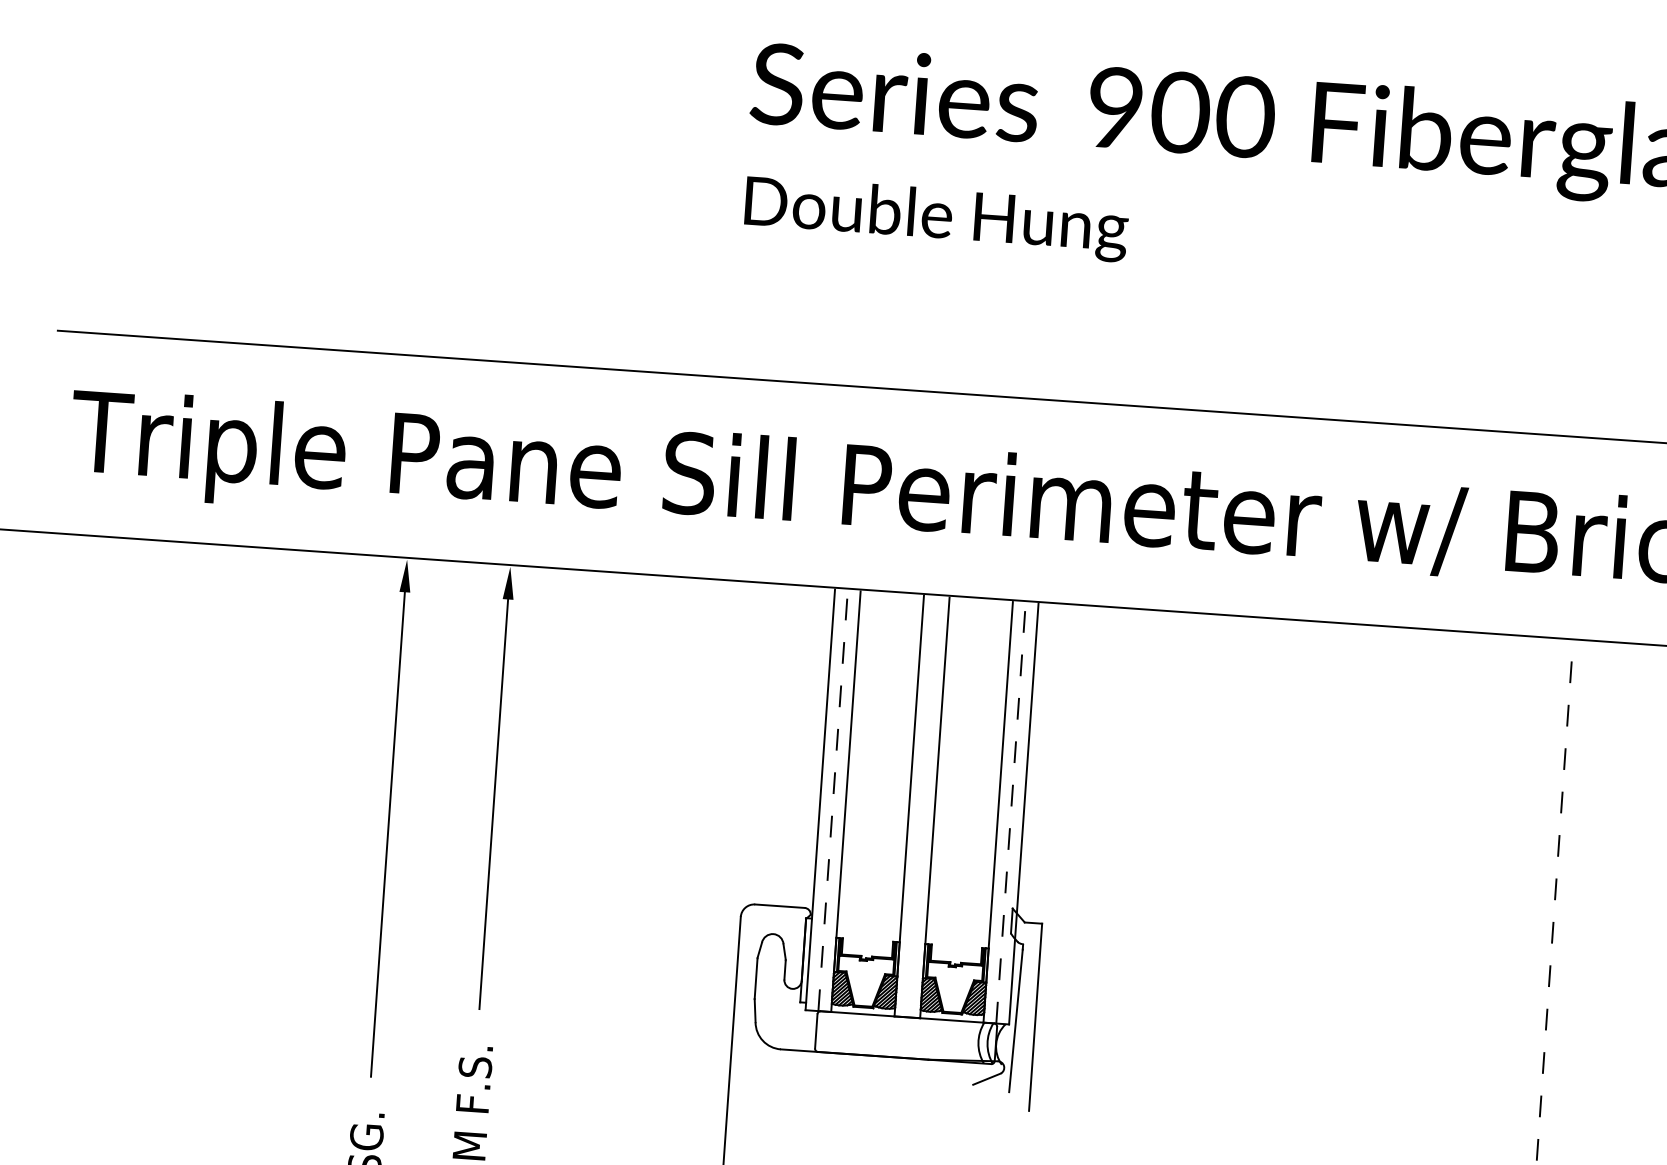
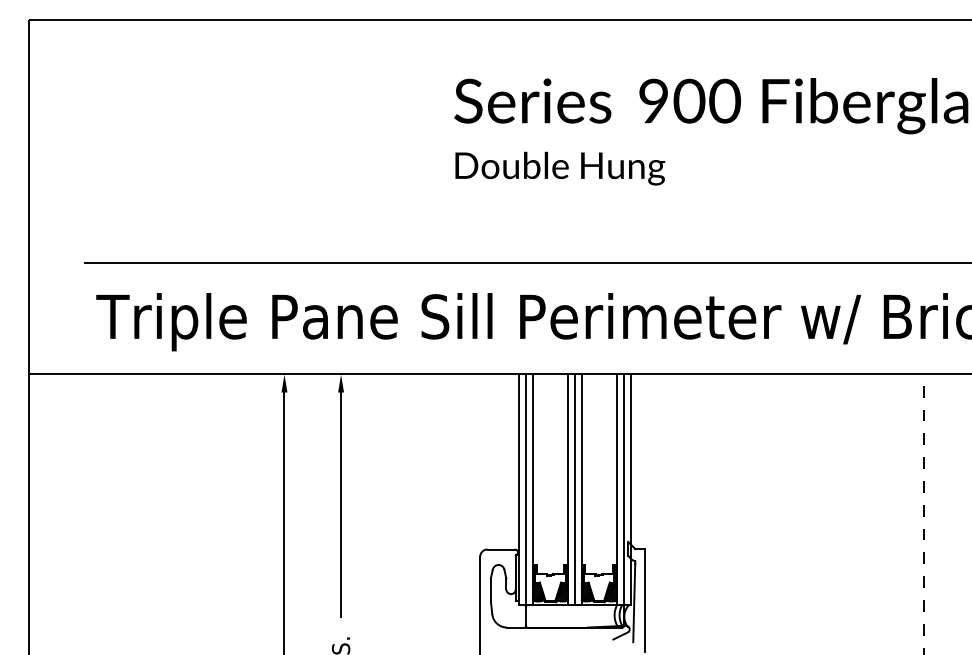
line: (833, 800) -> (526, 489), dashed -> solid
line: (921, 806) -> (574, 489), added
line: (1010, 812) -> (623, 489), dashed -> solid

